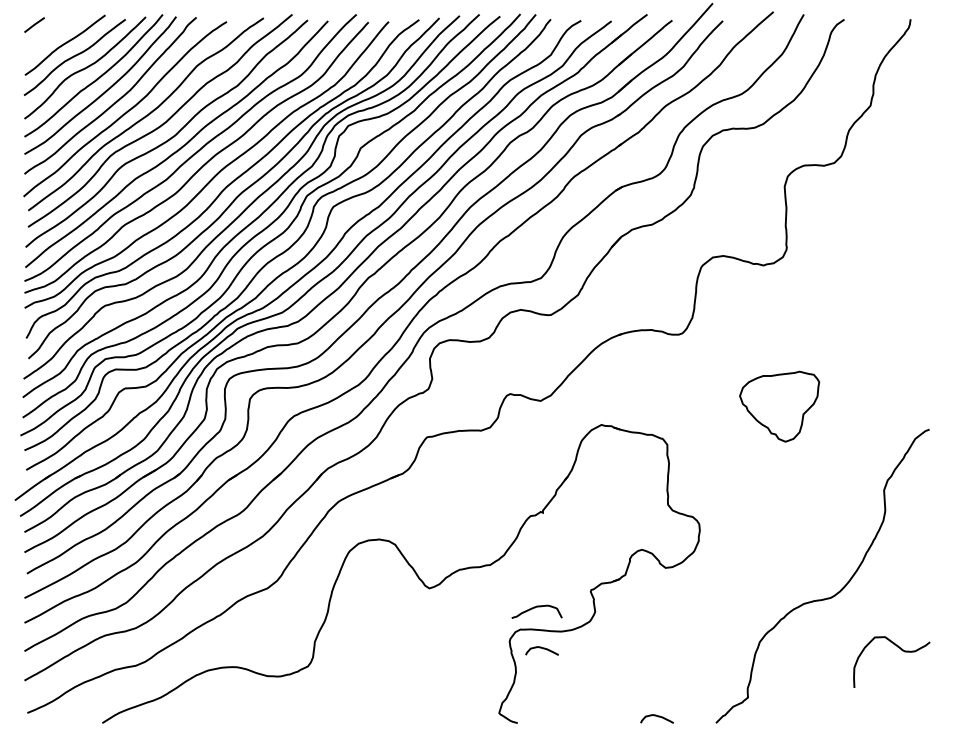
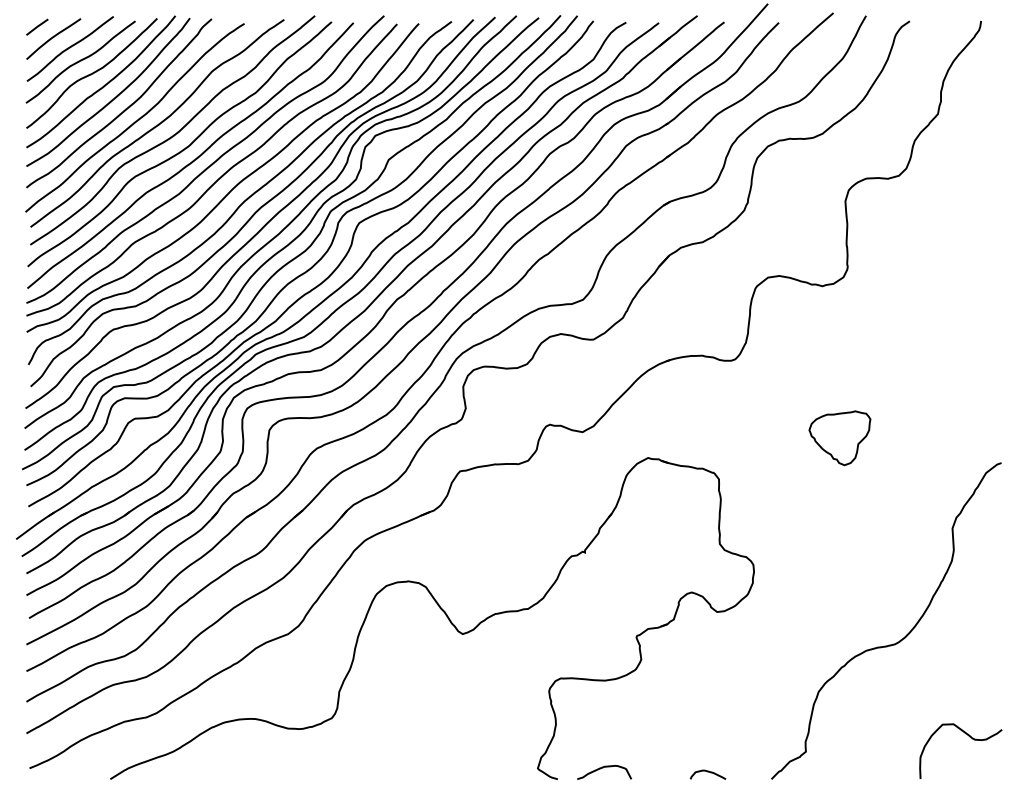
curve: (49, 35) -> (53, 38), added
part: (779, 406) -> (839, 438), size x0.71
curve: (535, 608) -> (602, 768), moved
curve: (541, 648) -> (583, 698), removed
curve: (901, 650) -> (971, 738), moved

